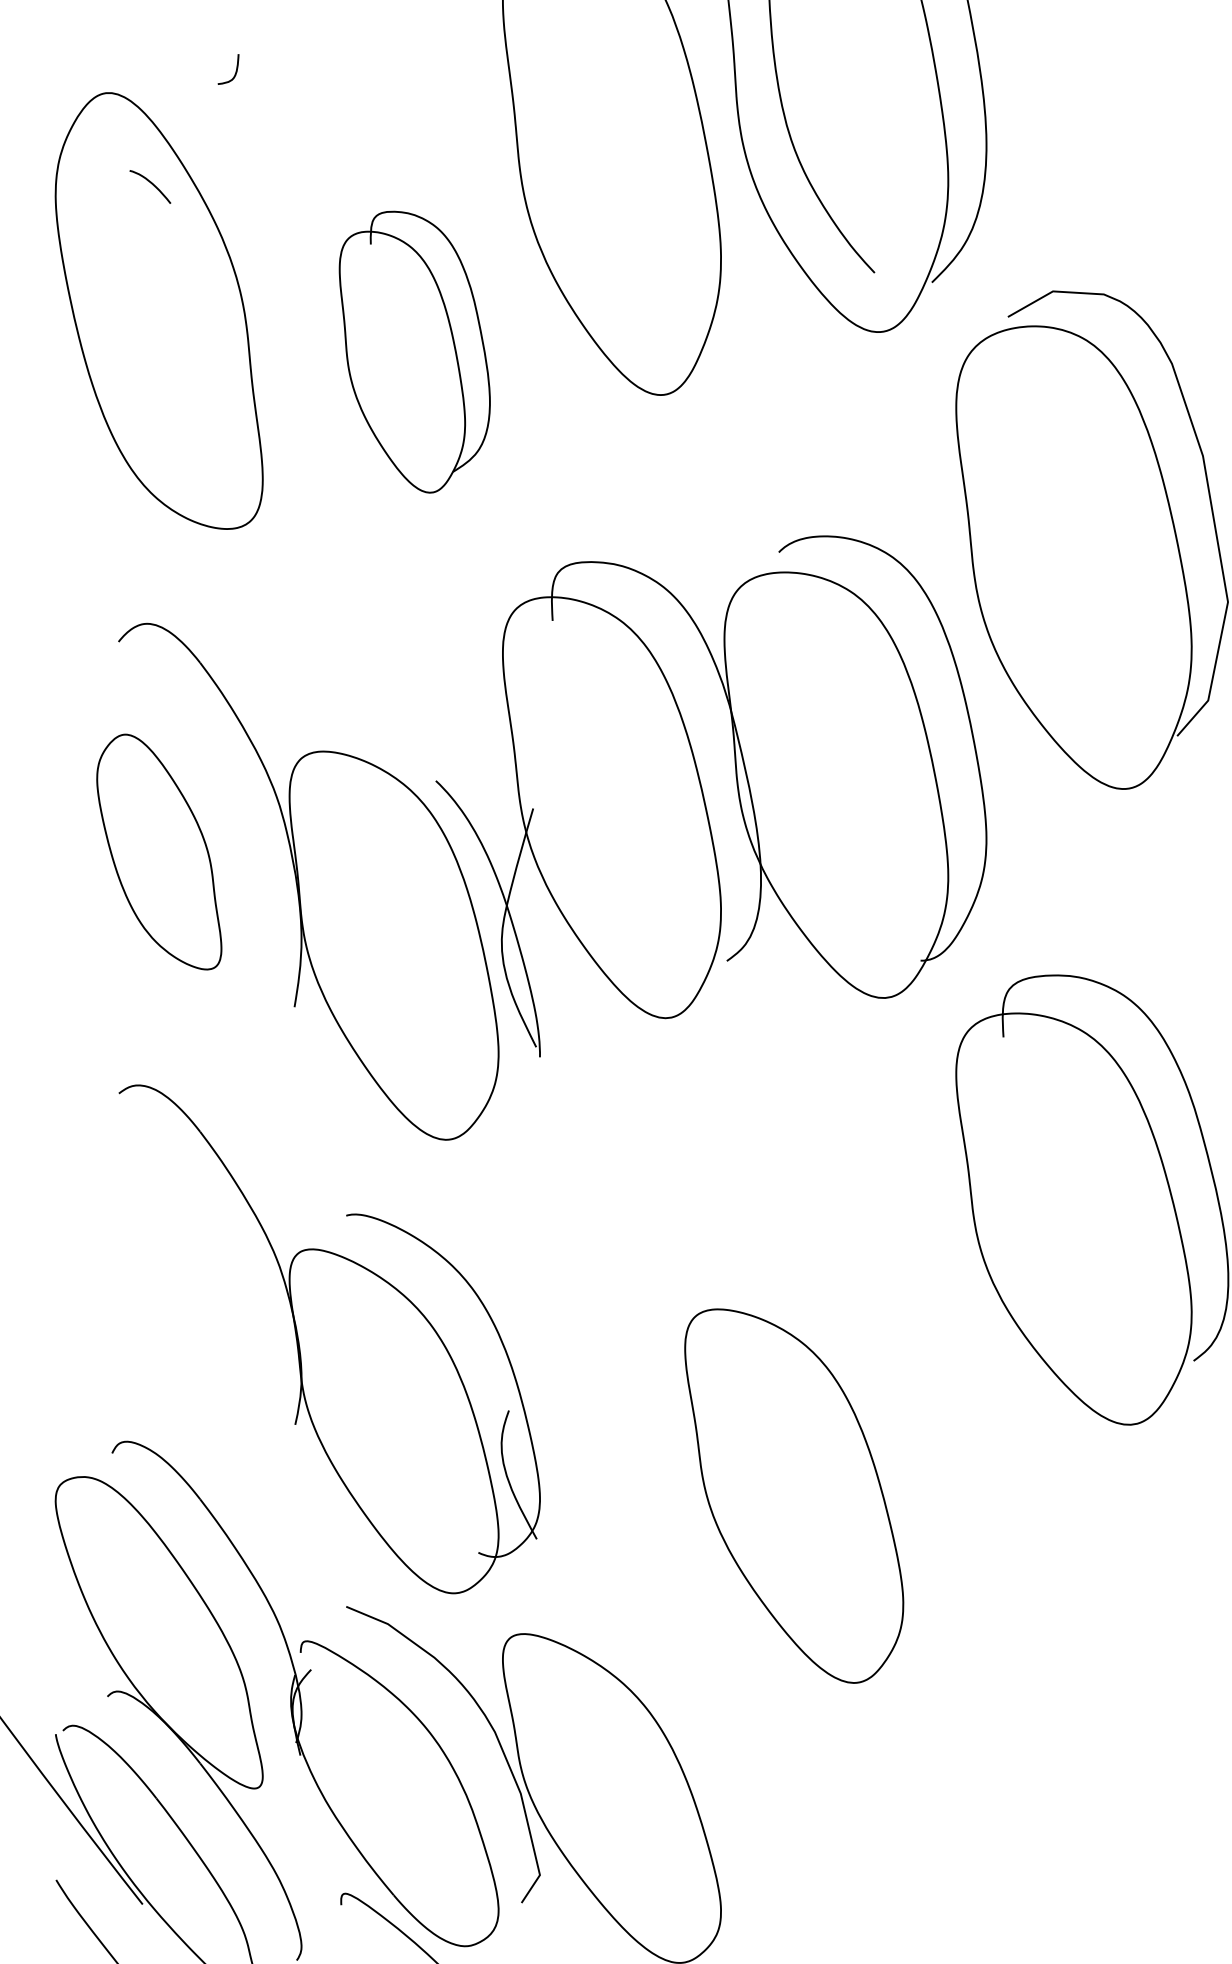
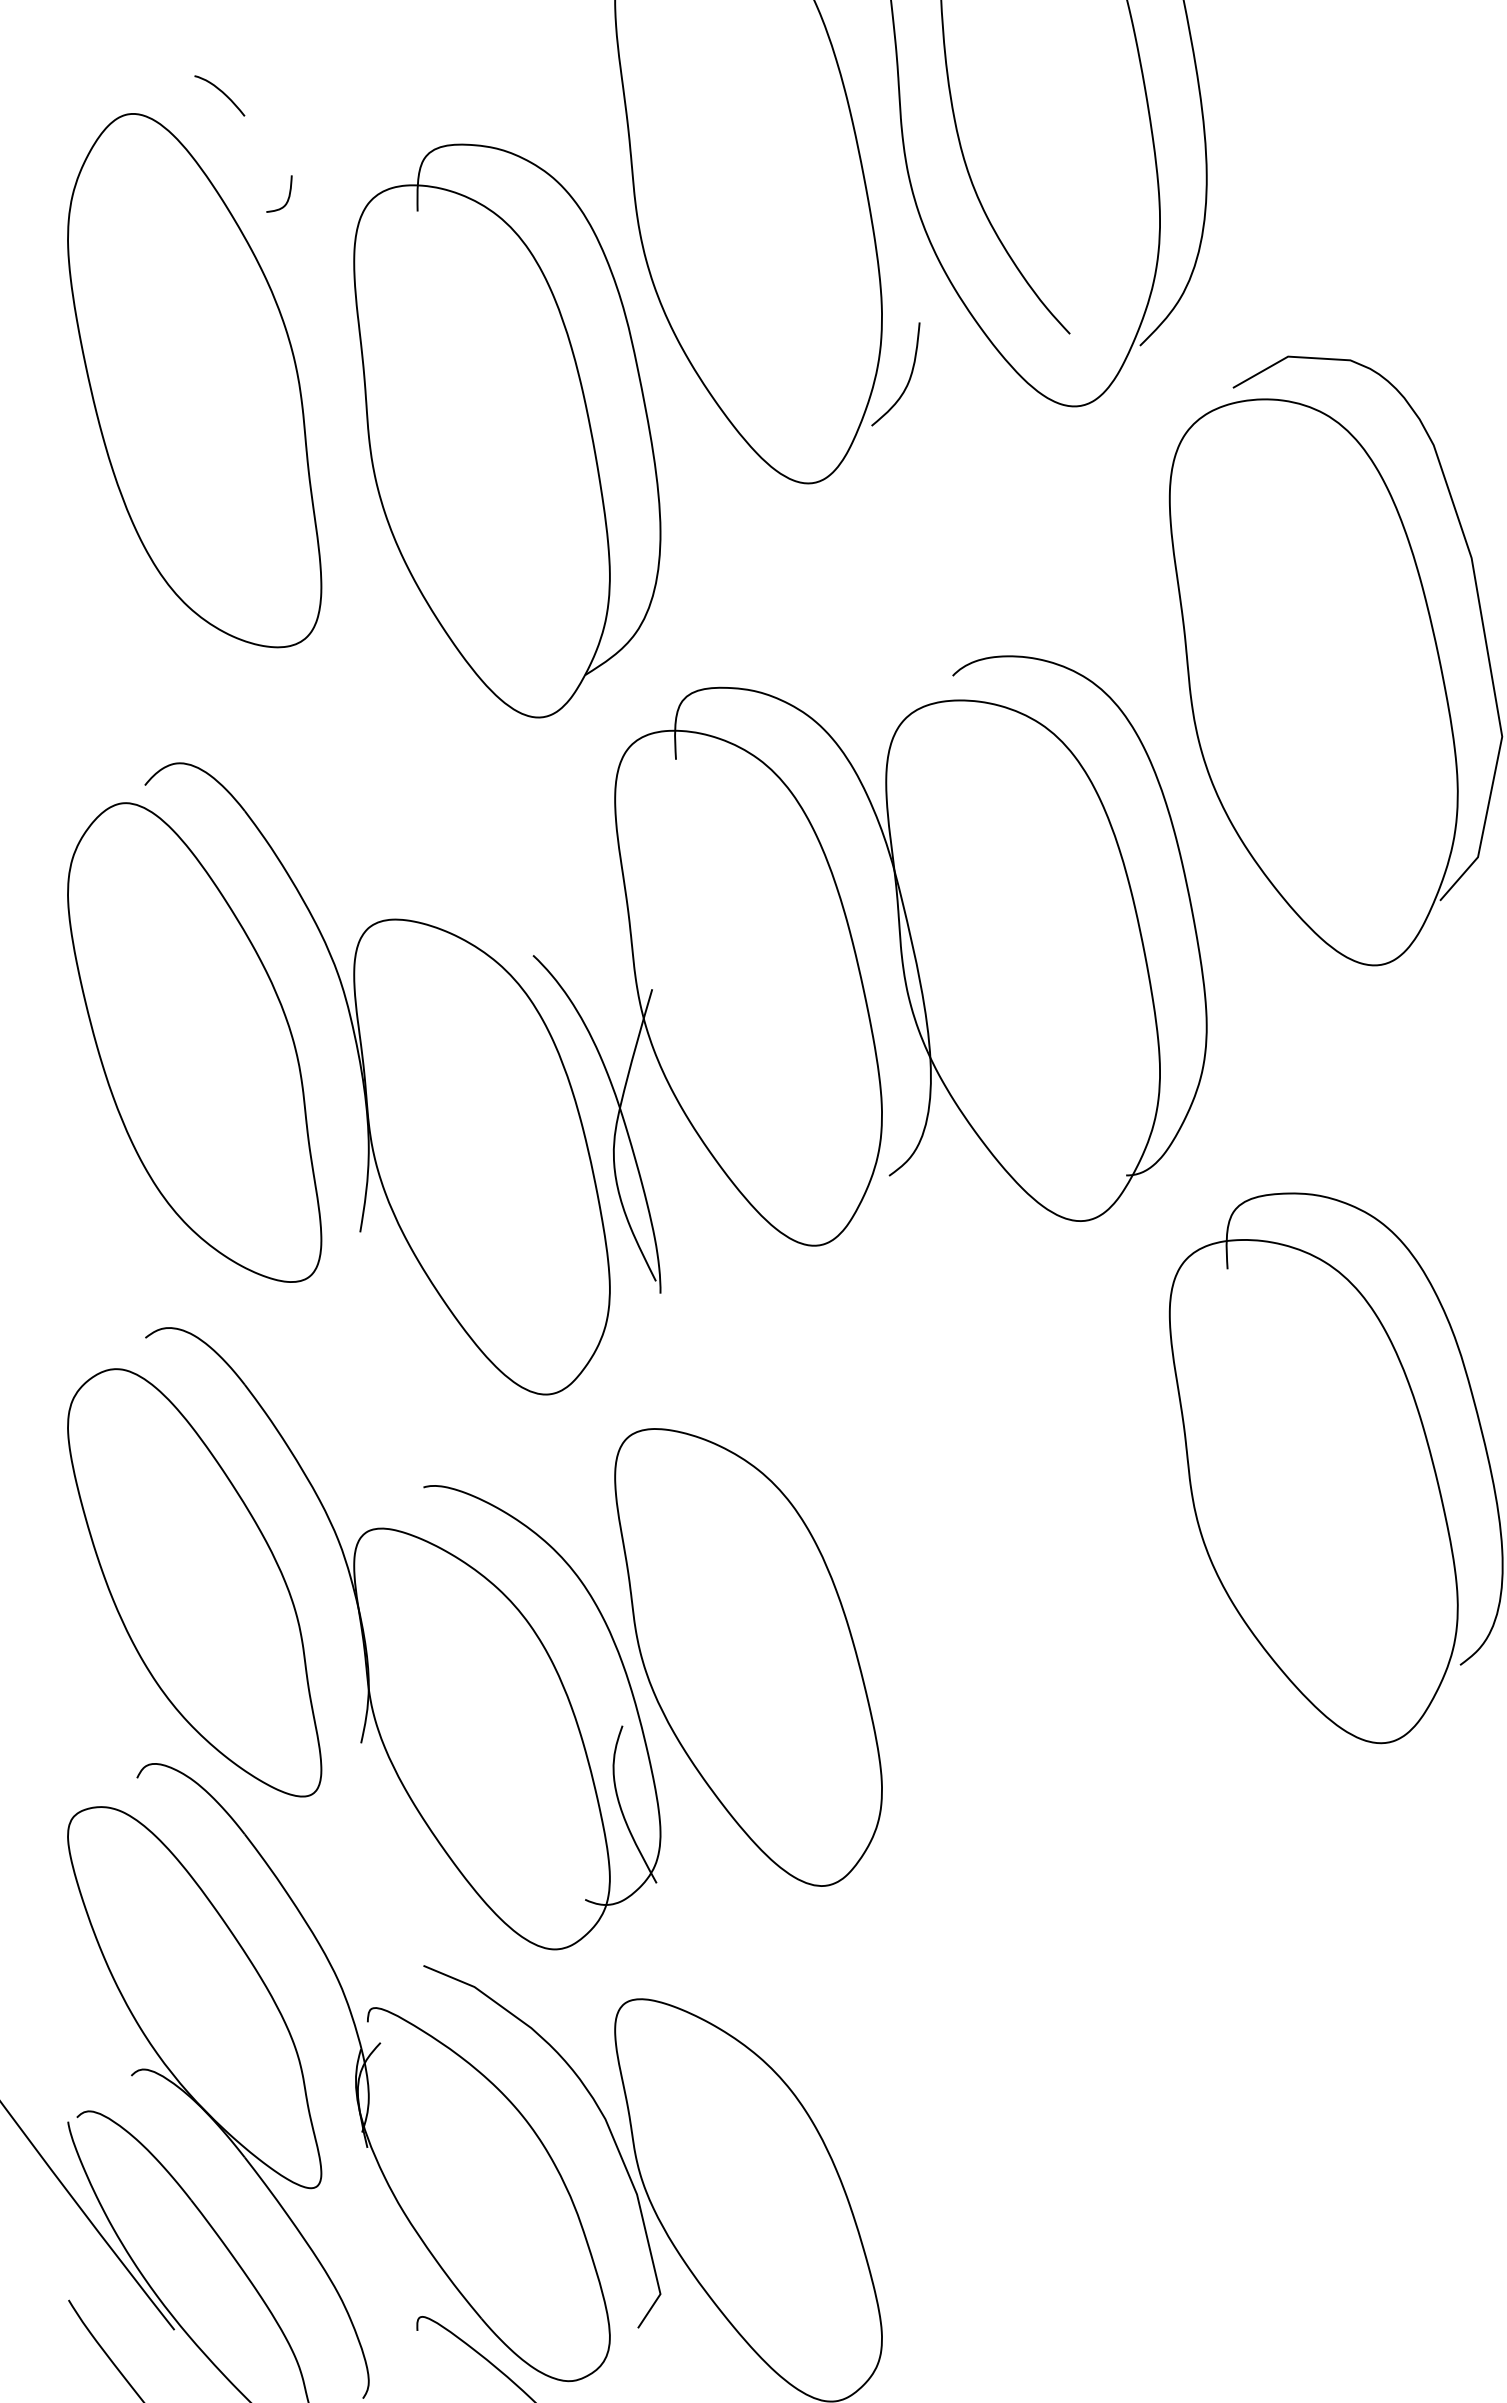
curve: (235, 69) -> (288, 194), moved
curve: (151, 184) -> (221, 92), moved
curve: (742, 310) -> (908, 379), added
part: (414, 351) -> (507, 430), size x1.67
part: (159, 852) -> (194, 1042), size x1.67
part: (159, 1293) -> (194, 1582), added
part: (794, 1496) -> (748, 1657), moved

